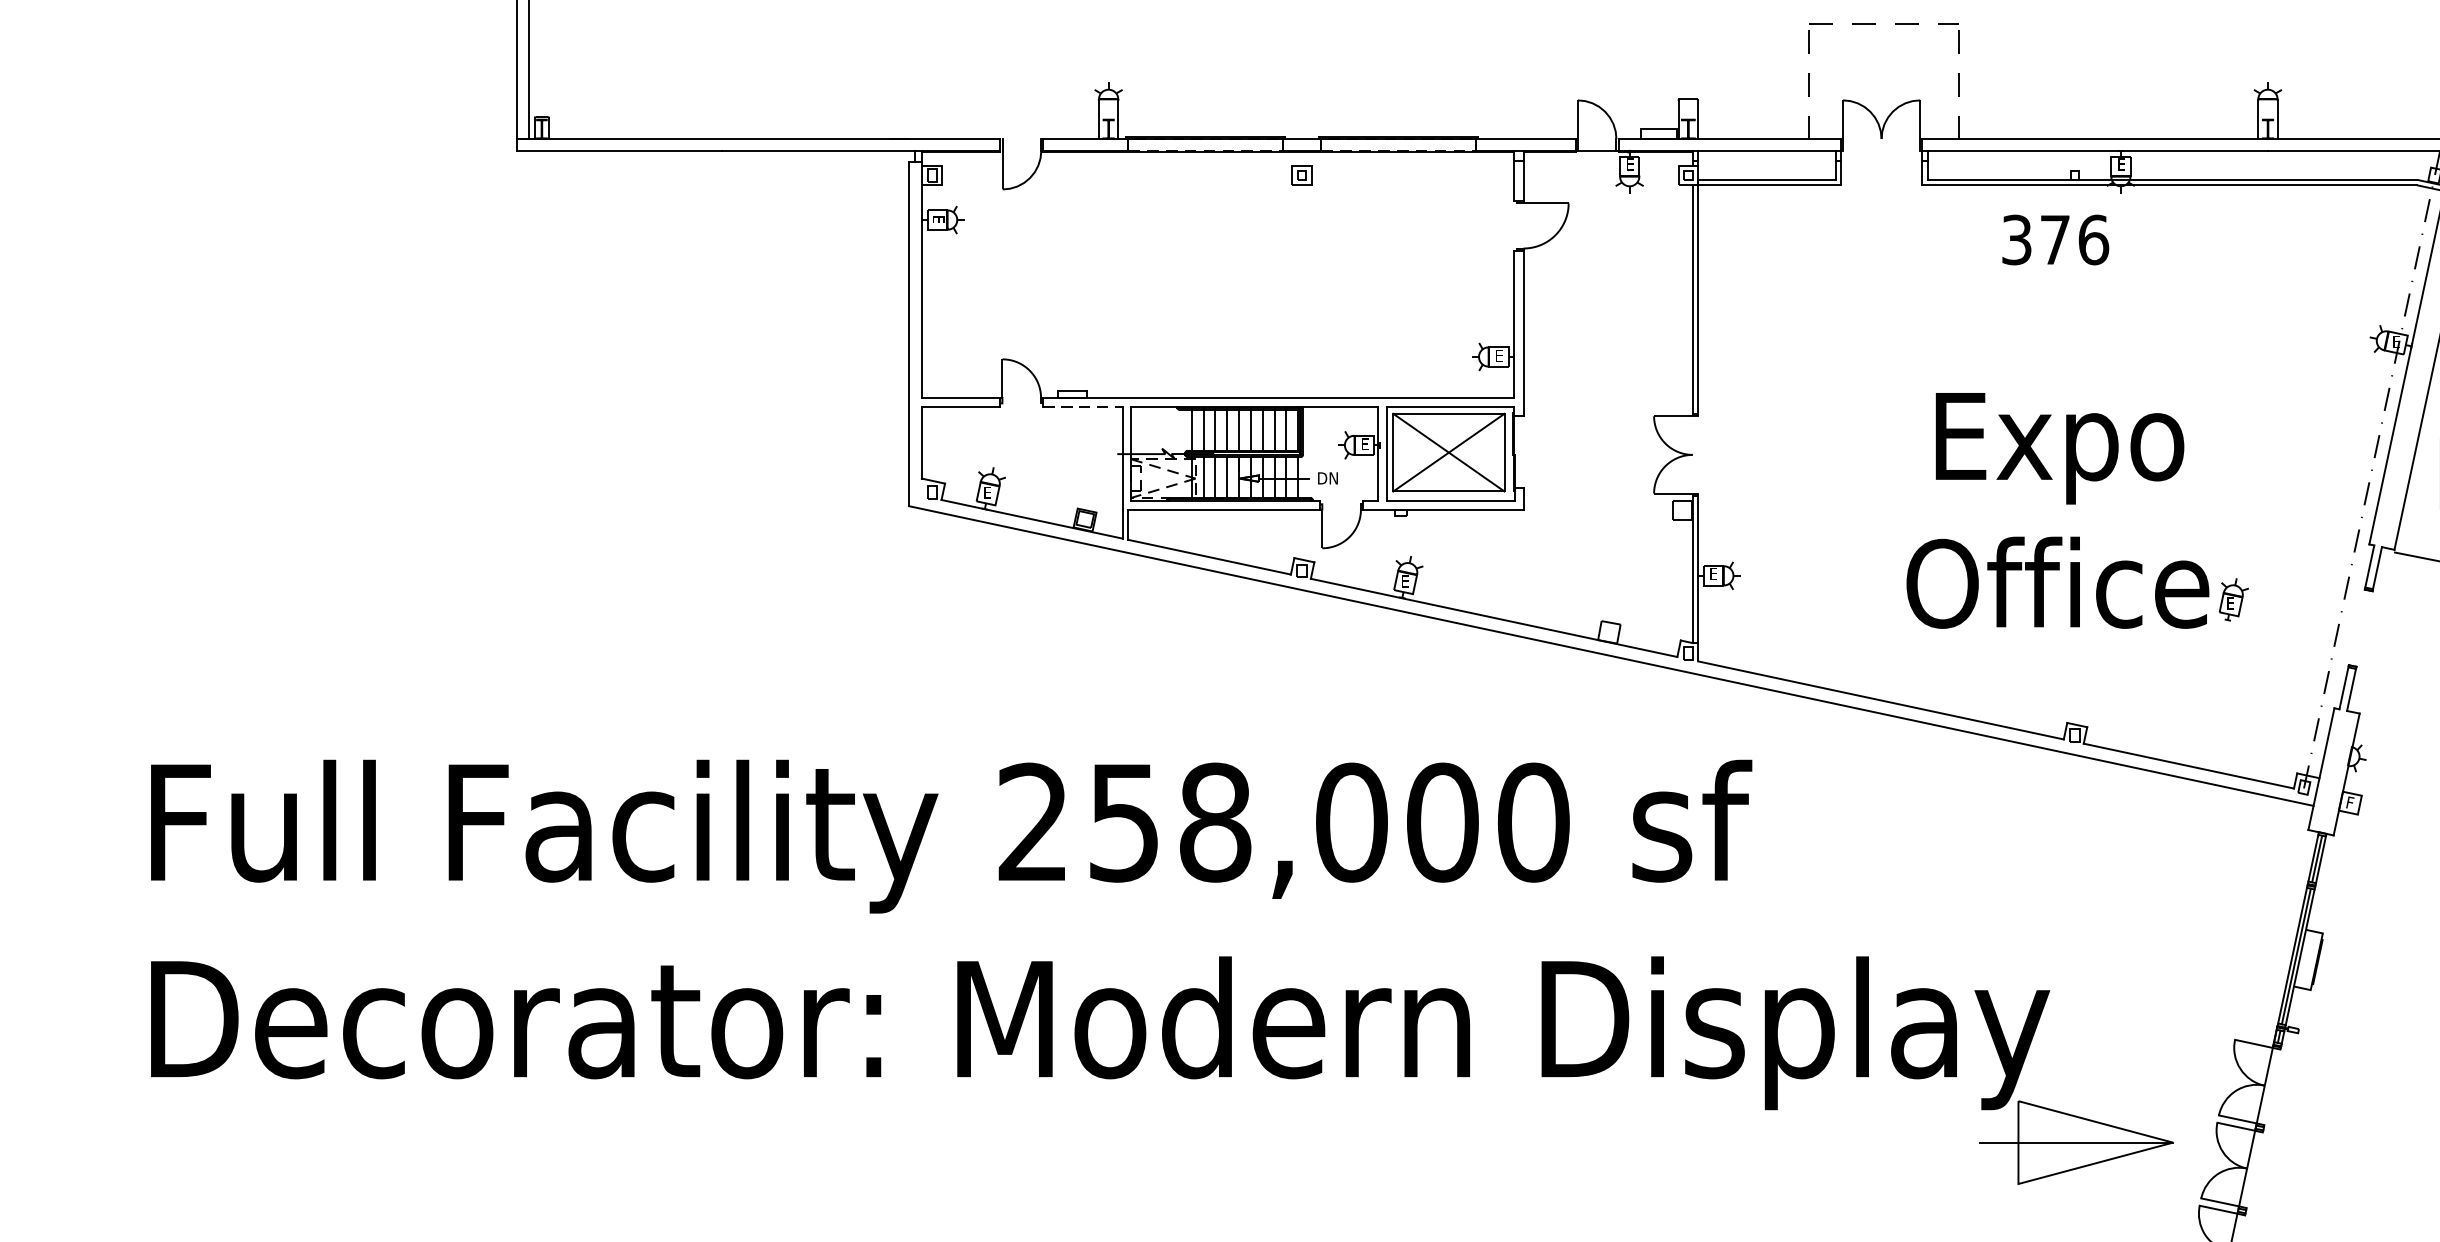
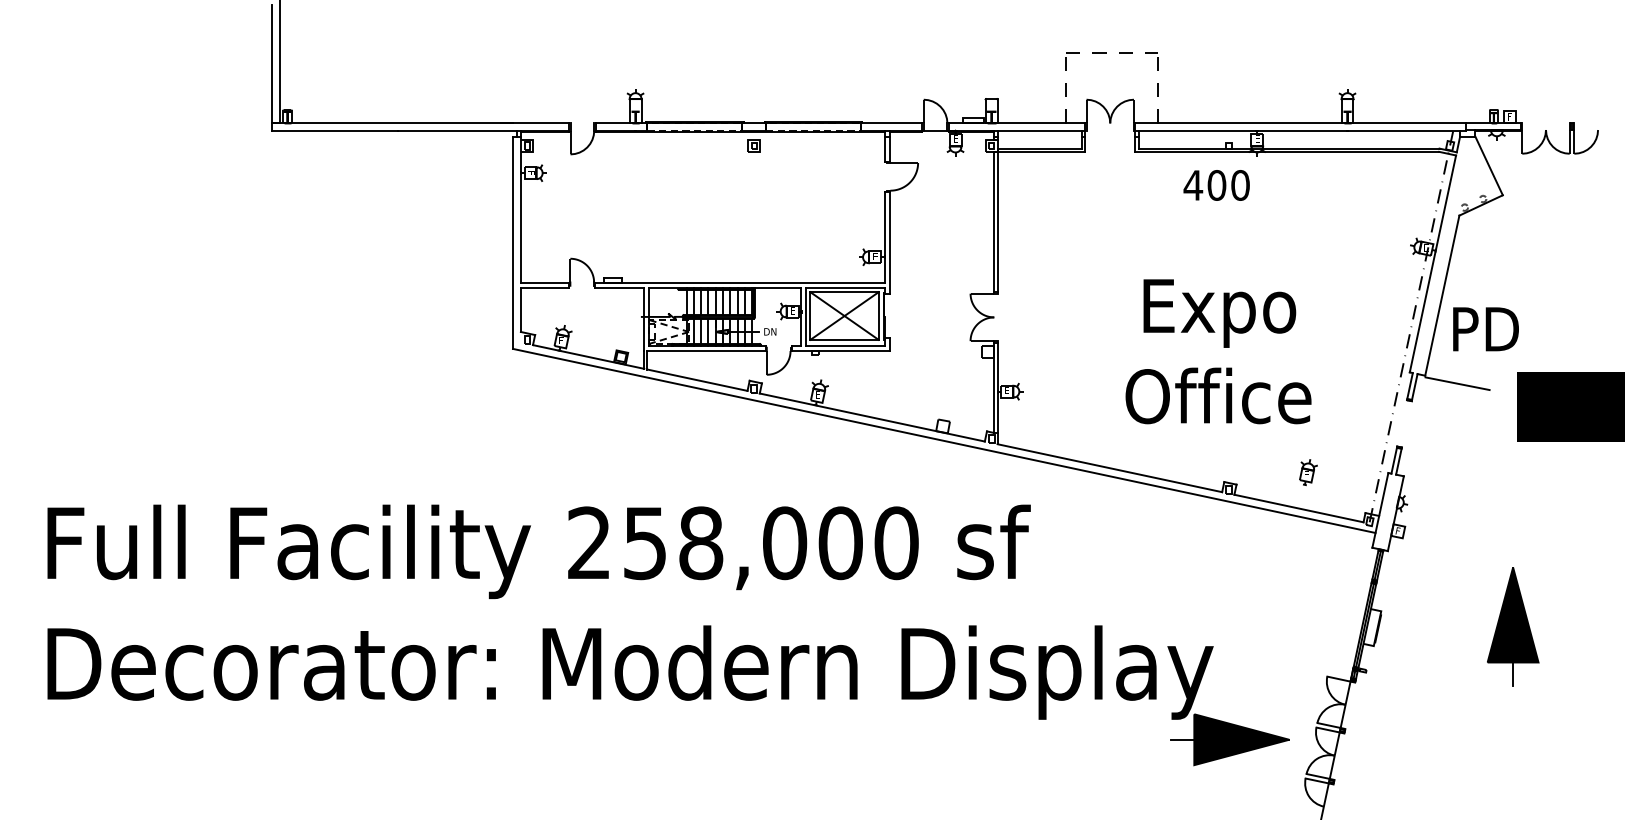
text: (2054, 240) -> (1216, 185), 376 -> 400
line: (1084, 406) -> (620, 287), dashed -> solid
part: (2233, 599) -> (1308, 472), moved
fill: (2095, 1142) -> (1241, 739), added

